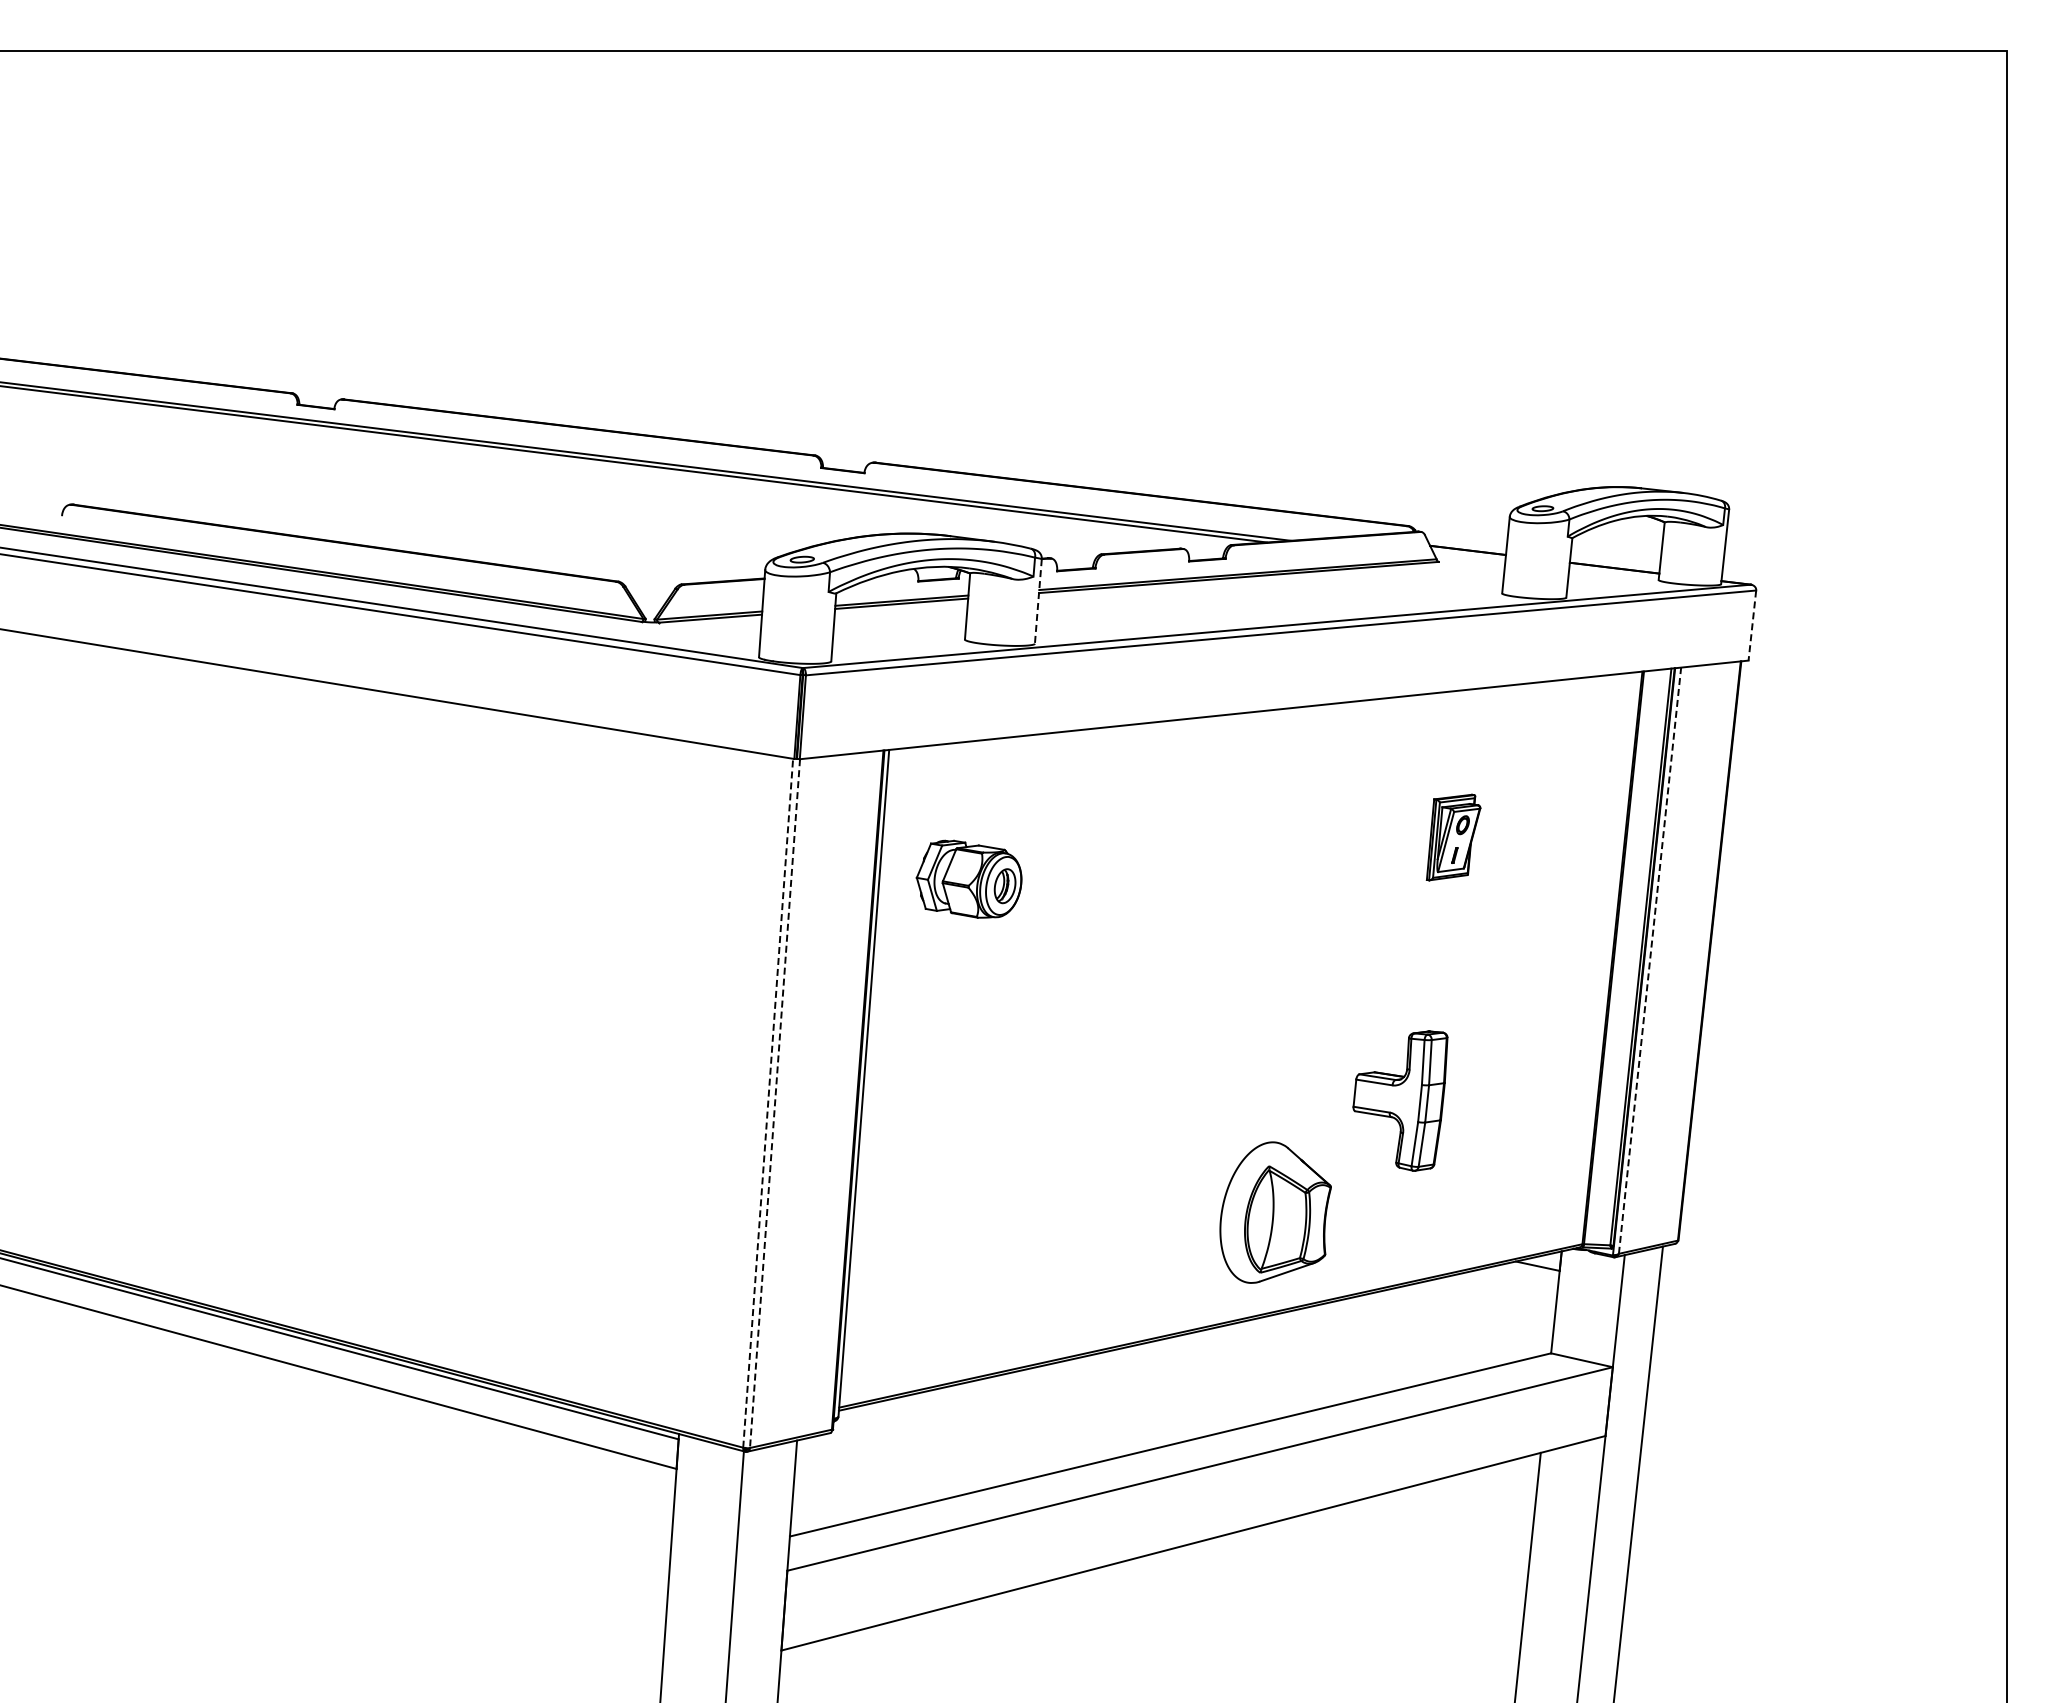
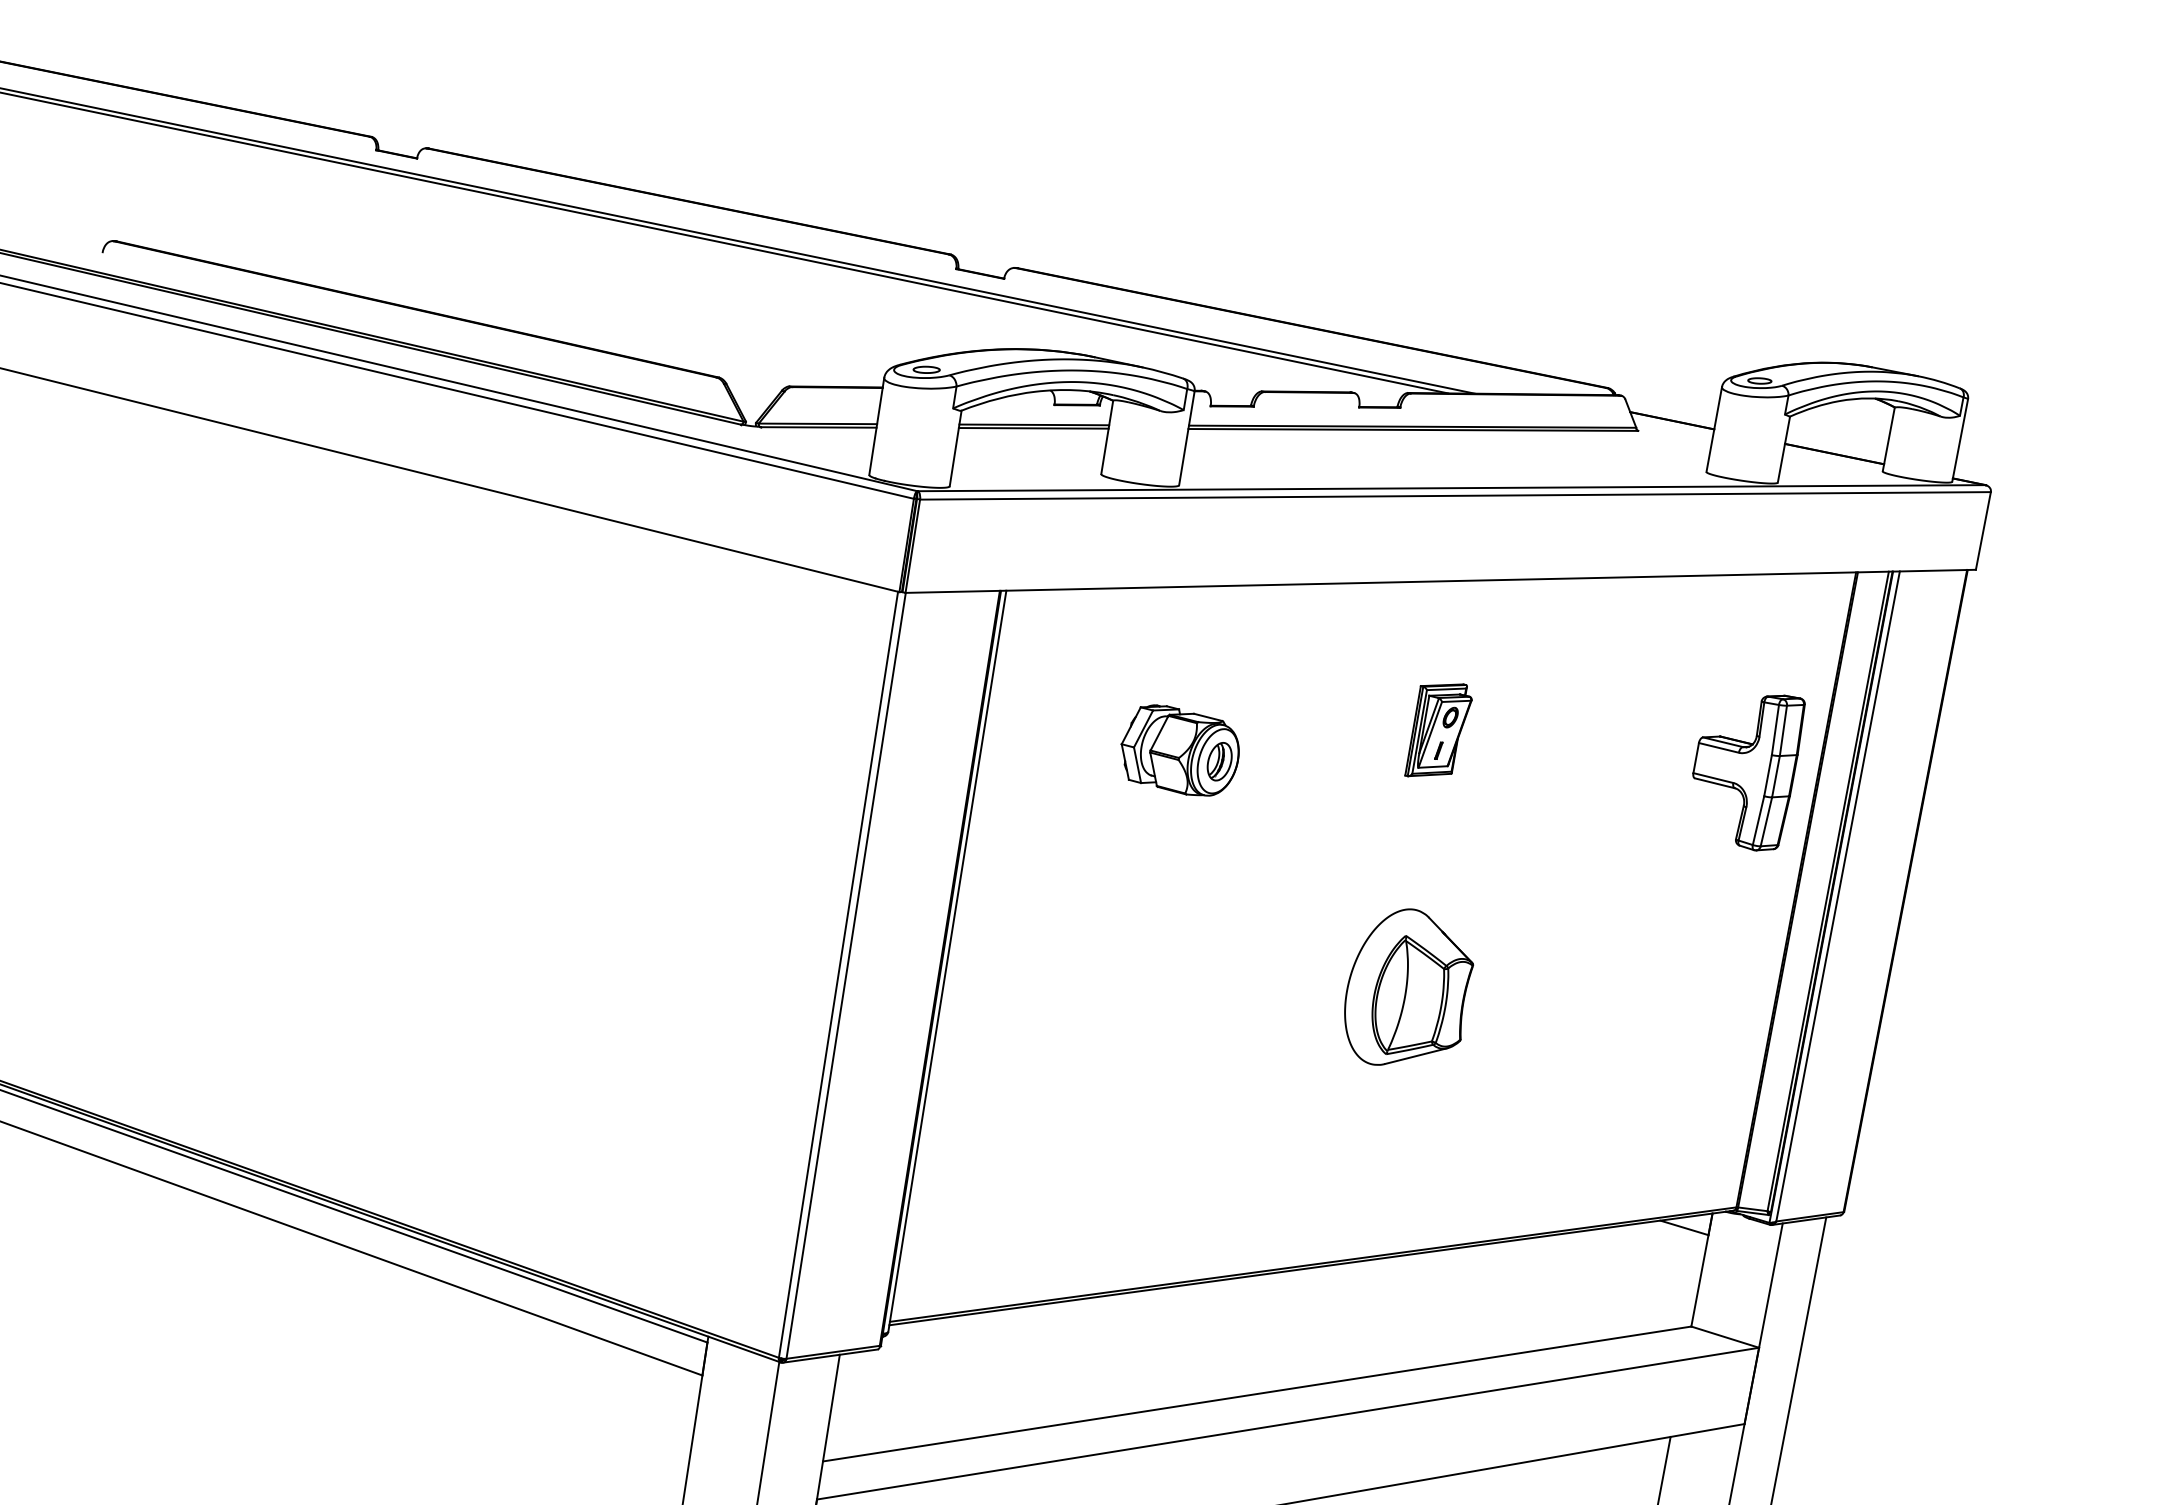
line: (1038, 601) -> (1187, 438), dashed -> solid
line: (1752, 626) -> (1983, 532), dashed -> solid
part: (1453, 837) -> (1438, 730), moved
part: (968, 878) -> (1179, 749), moved
line: (1650, 960) -> (1838, 896), dashed -> solid
part: (1400, 1100) -> (1746, 770), moved
line: (768, 1102) -> (838, 973), dashed -> solid
line: (775, 1104) -> (846, 976), dashed -> solid
part: (1275, 1212) -> (1408, 988), moved

